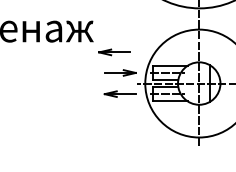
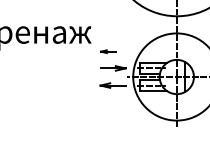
part: (114, 51) -> (108, 51), size x0.6

